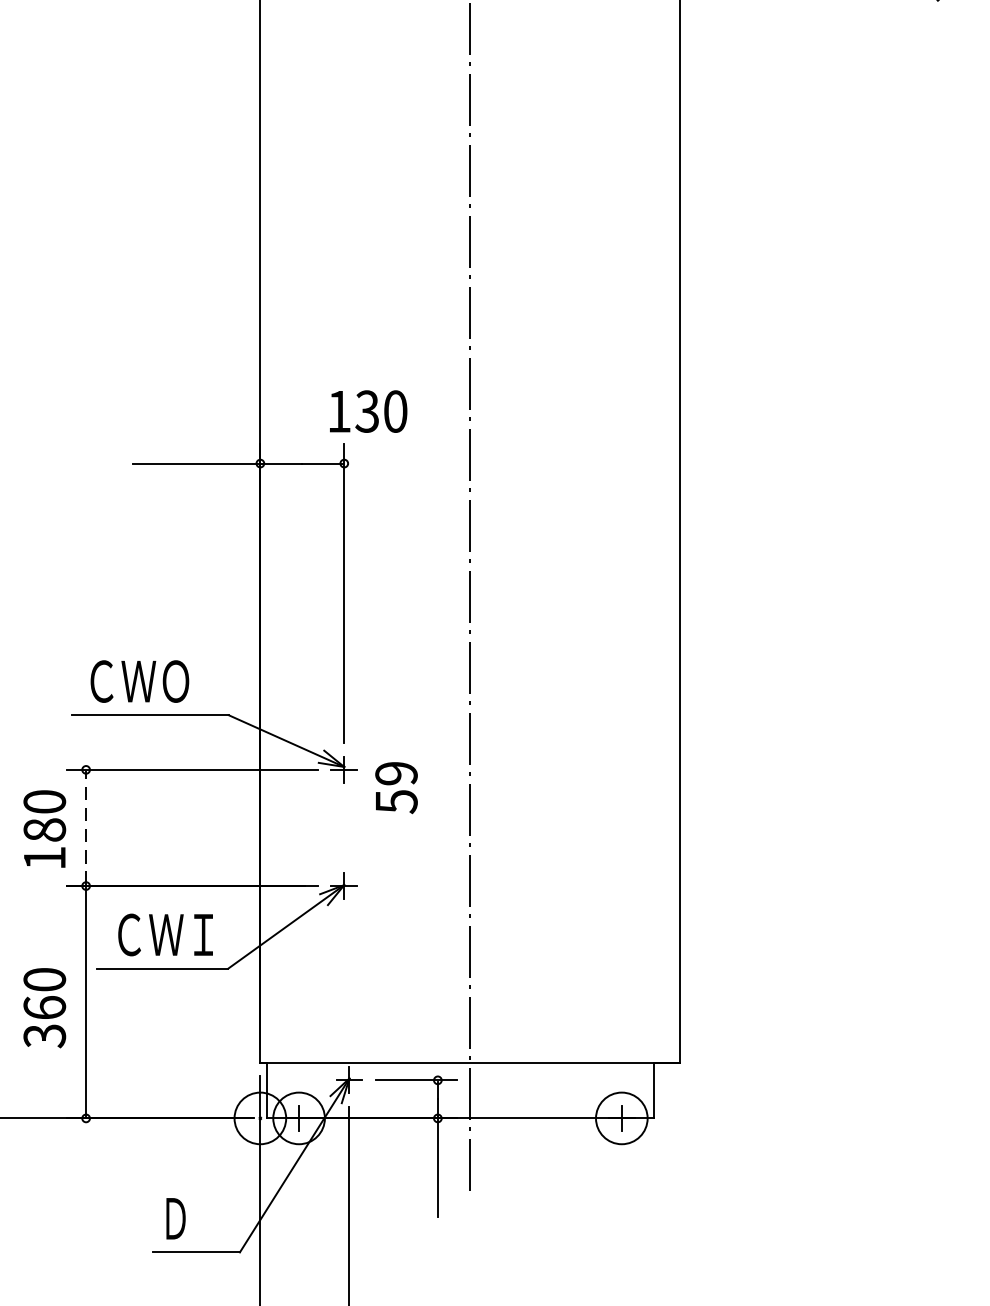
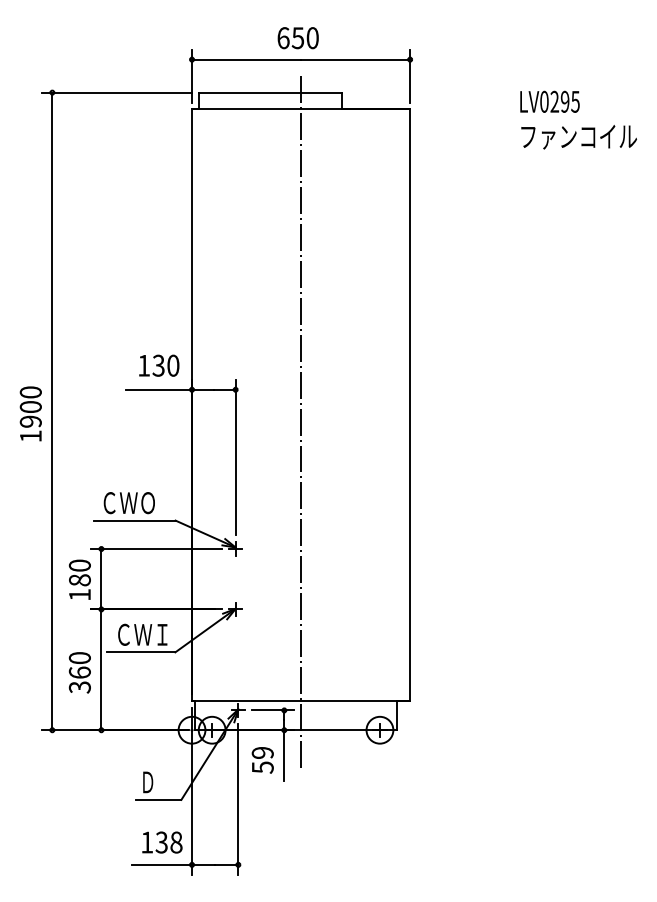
text: (368, 411) -> (159, 365), moved
text: (395, 788) -> (262, 760), moved
line: (86, 828) -> (101, 579), dashed -> solid

